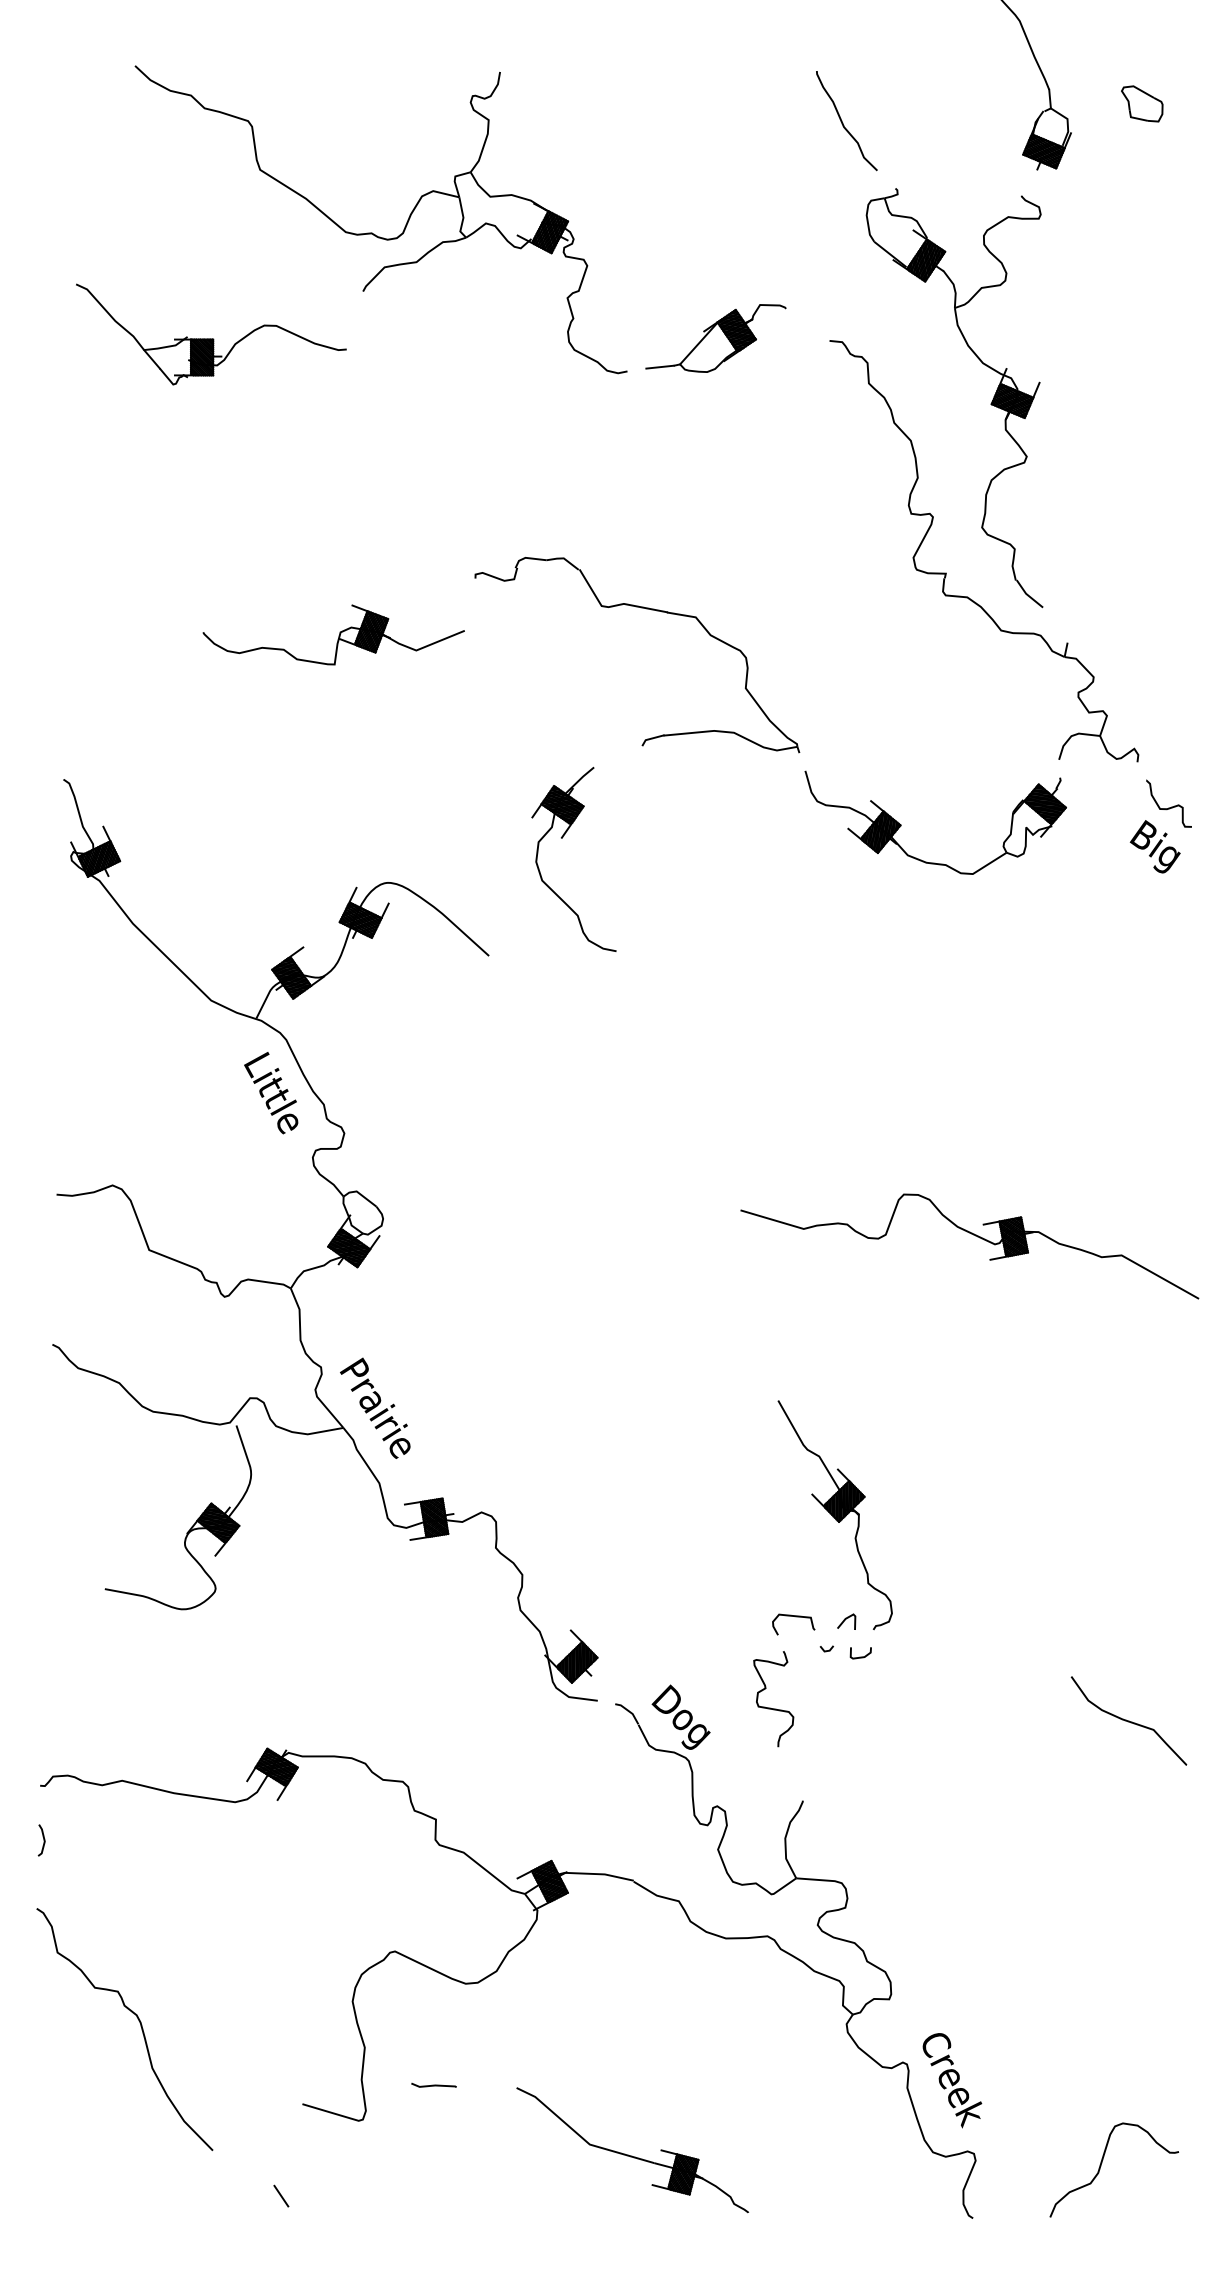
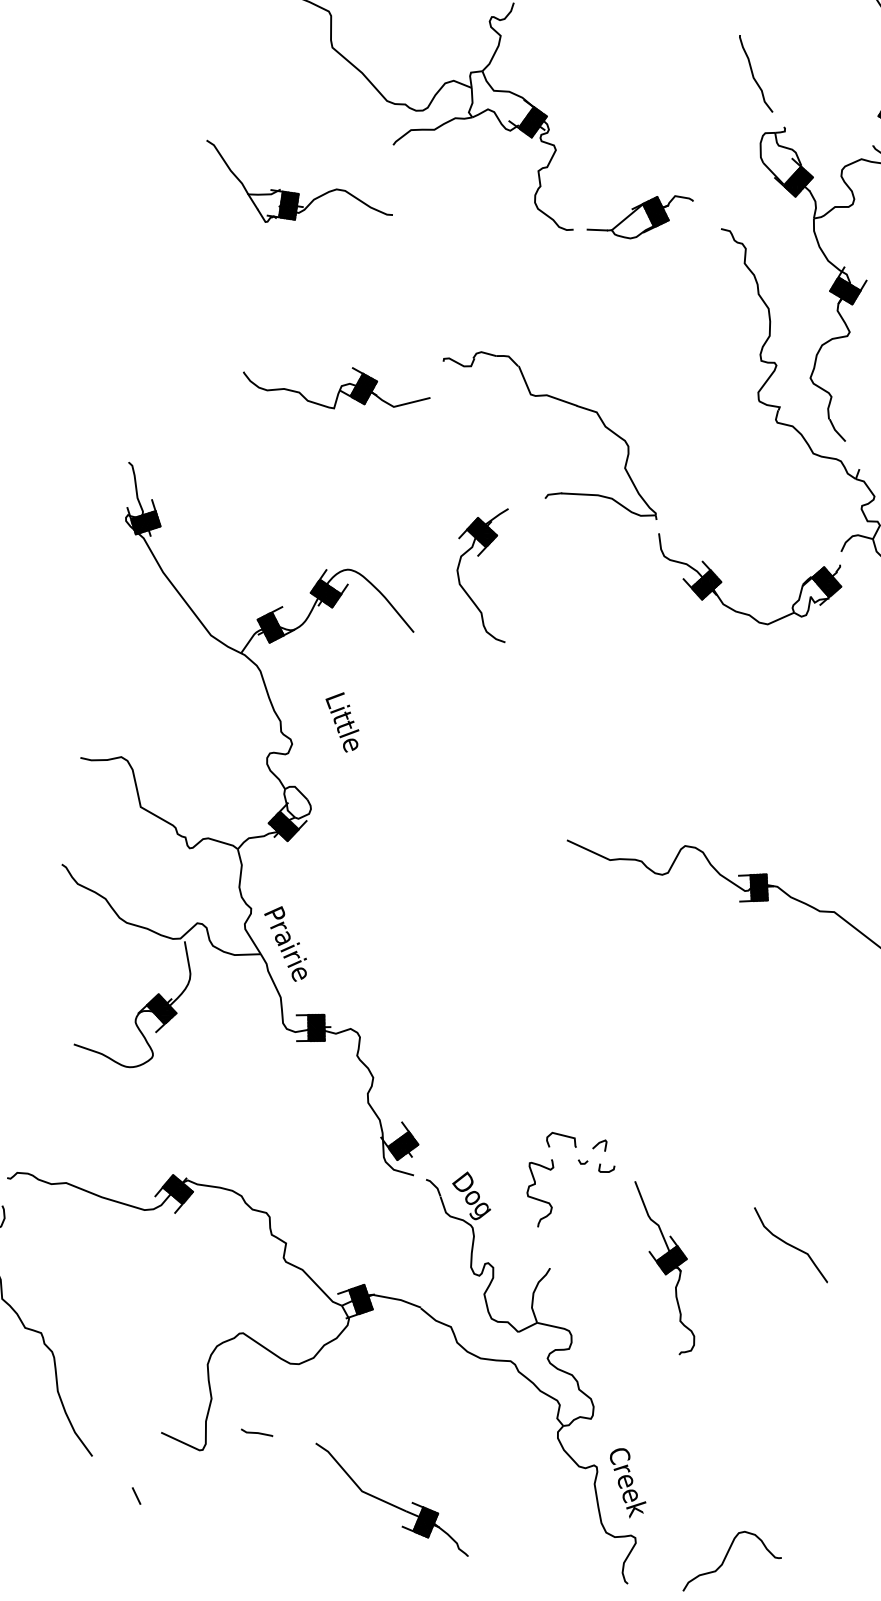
part: (211, 334) -> (298, 190), moved
text: (271, 1093) -> (342, 722), moved
part: (834, 1515) -> (663, 1269), moved

